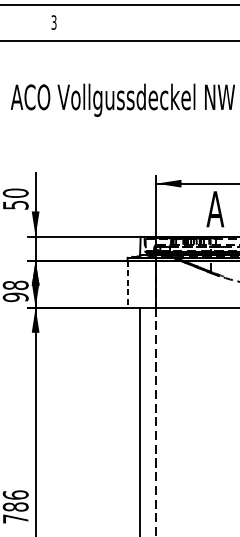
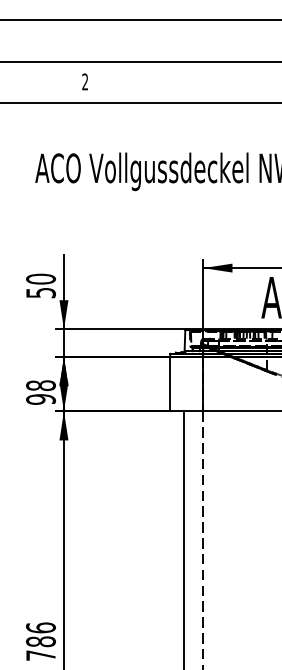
text: (54, 23) -> (85, 82), 3 -> 2
line: (127, 284) -> (170, 384), dashed -> solid

